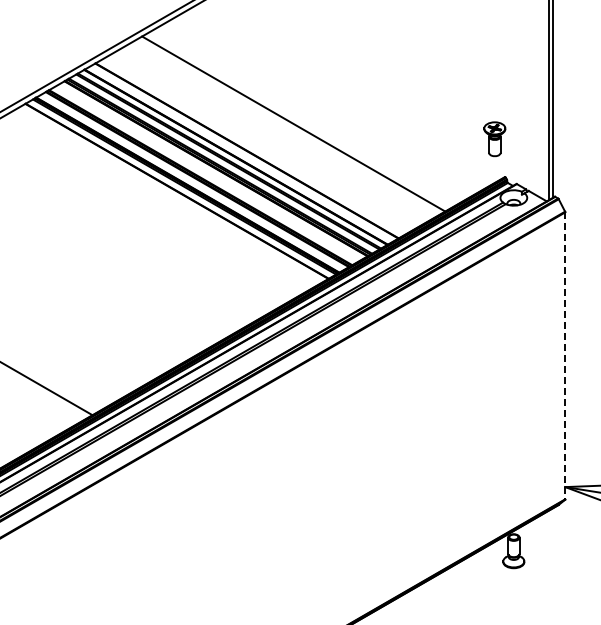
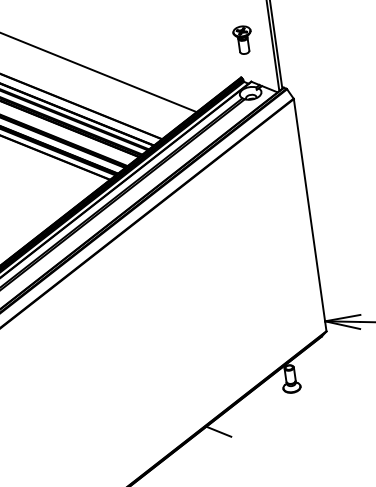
part: (494, 139) -> (242, 40), moved
line: (565, 356) -> (310, 215), dashed -> solid
line: (417, 602) -> (218, 431), added

